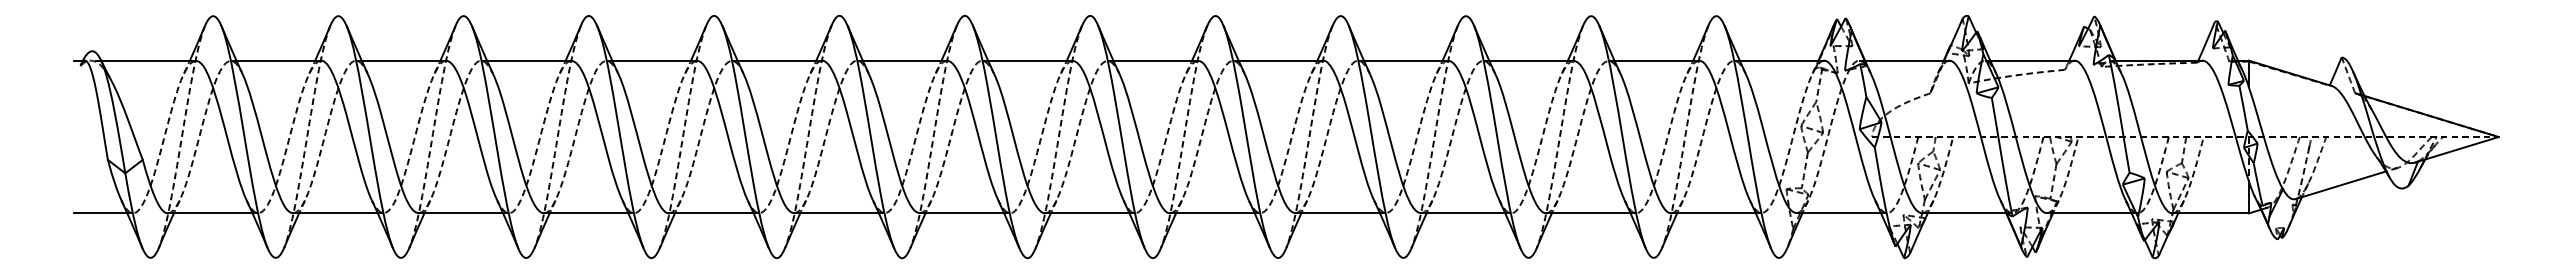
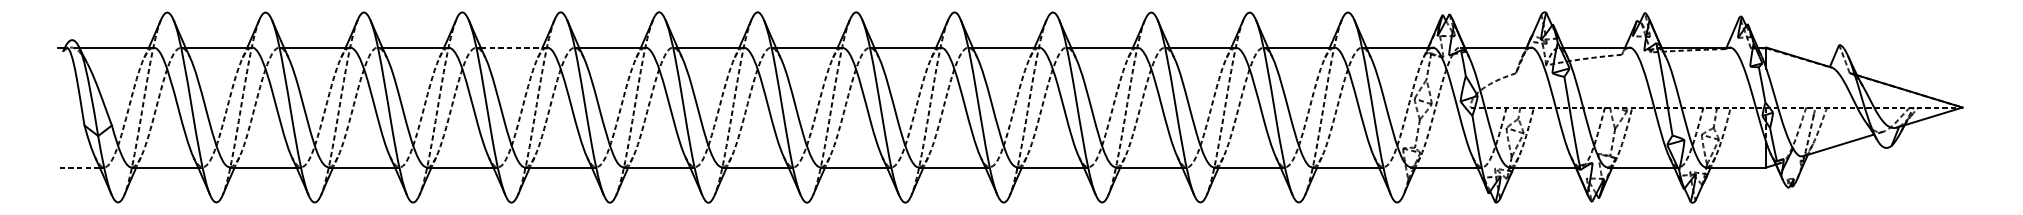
line: (654, 60) -> (513, 47), solid -> dashed
line: (100, 213) -> (78, 167), solid -> dashed

